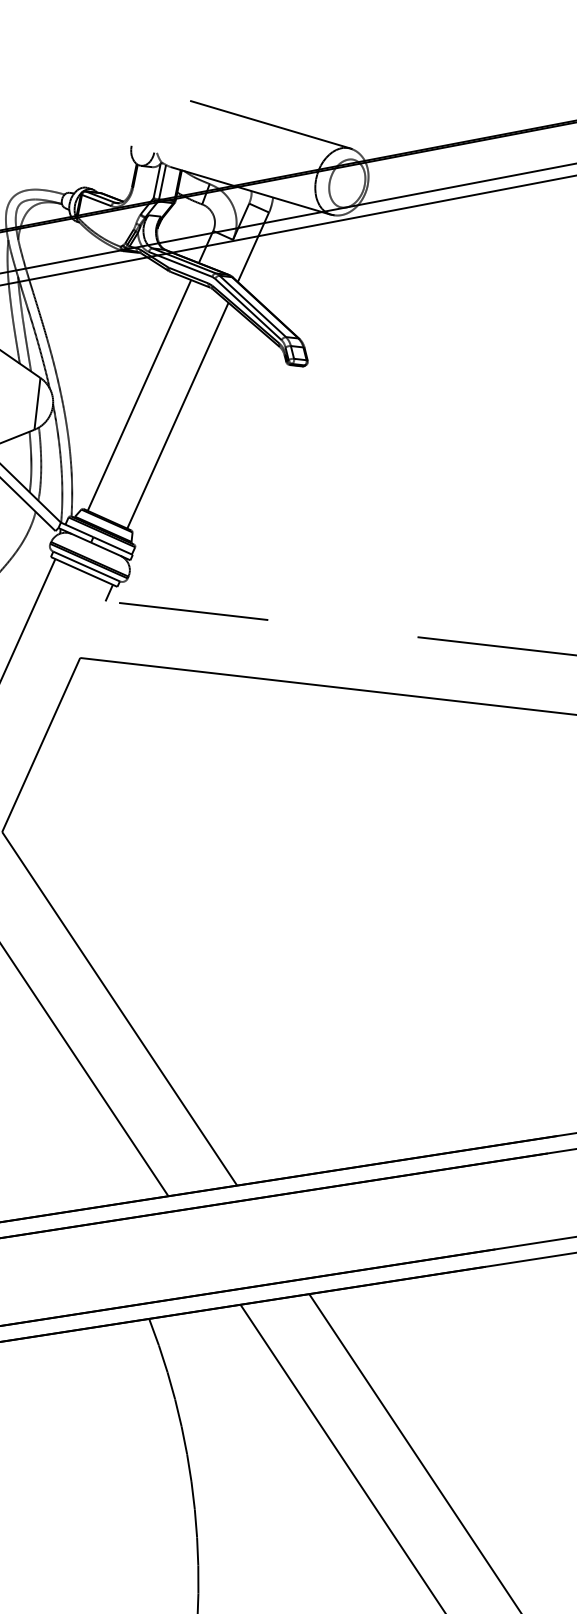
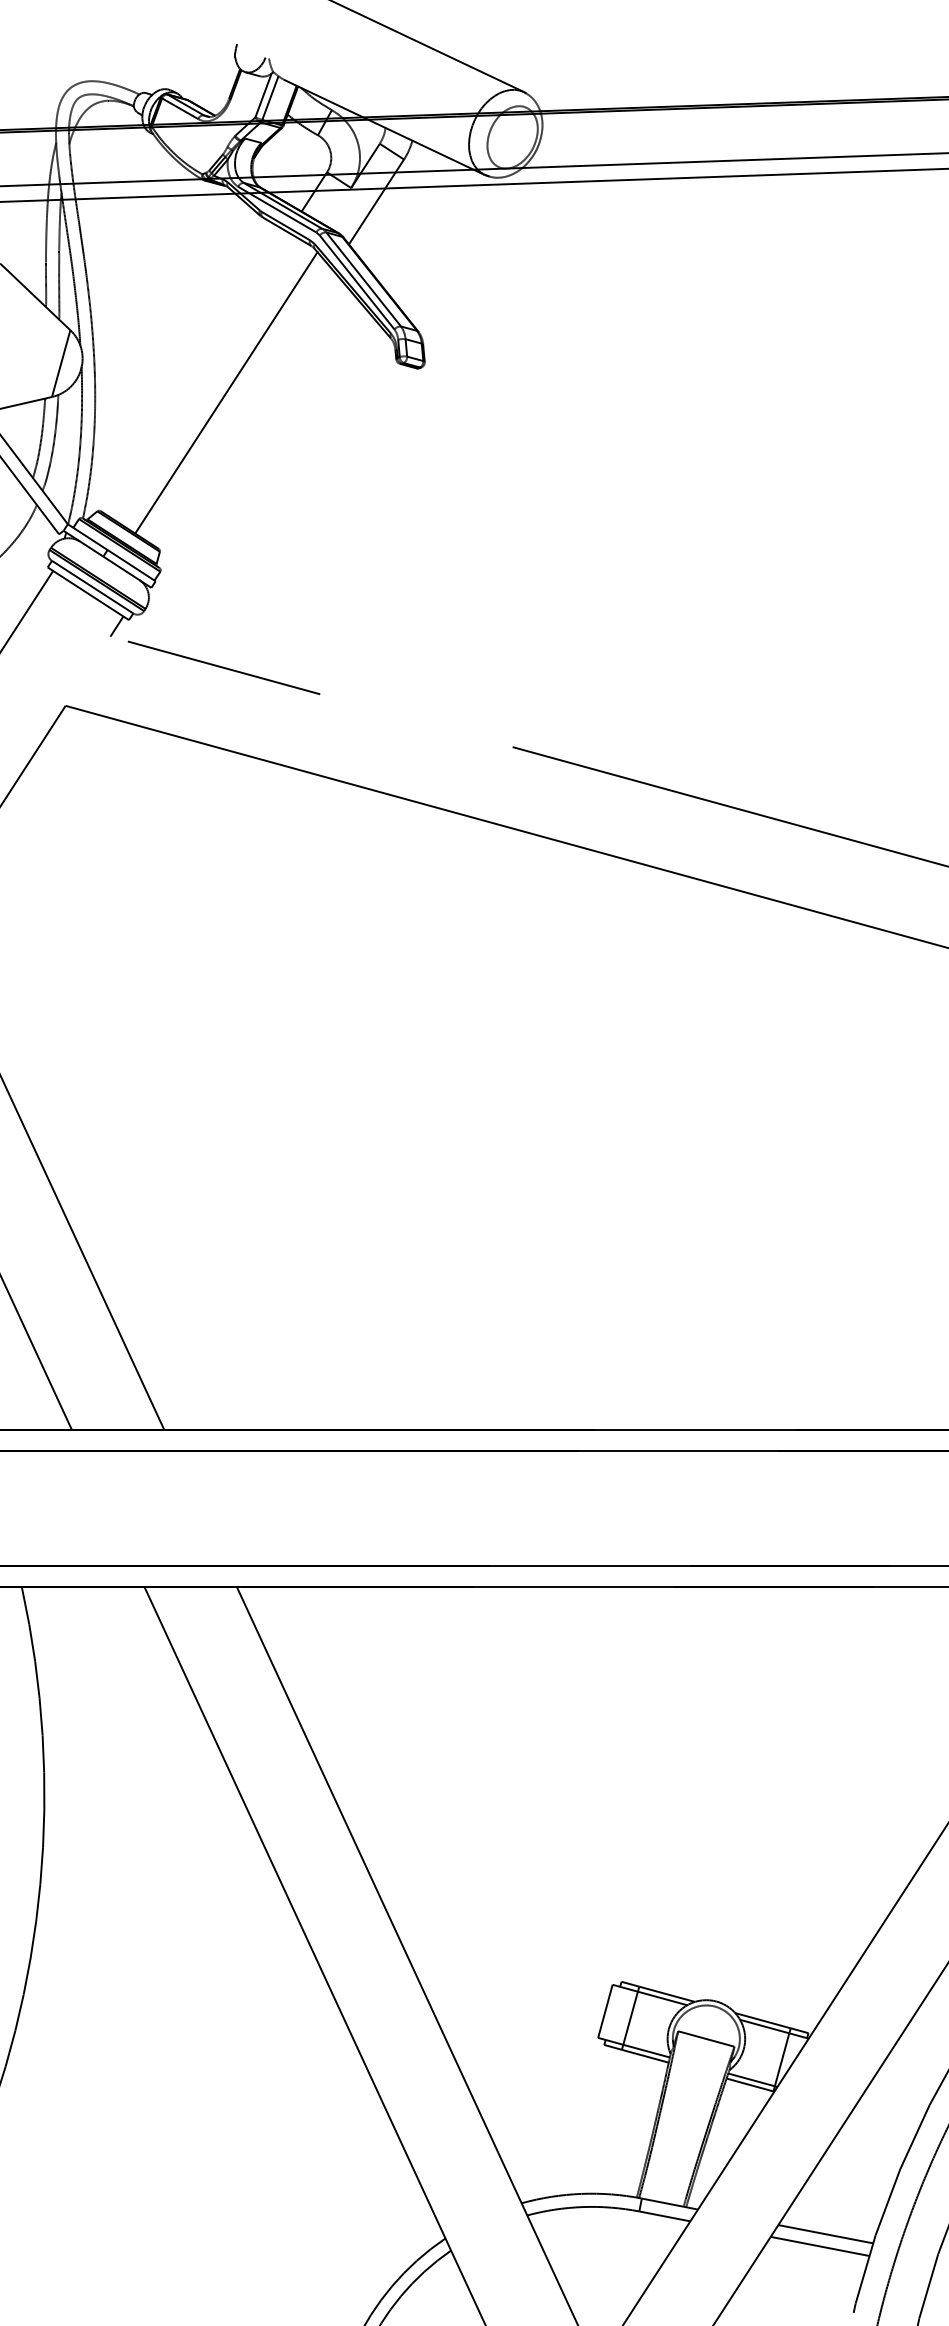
line: (139, 395) -> (226, 392), moved
line: (177, 415) -> (242, 407), removed

